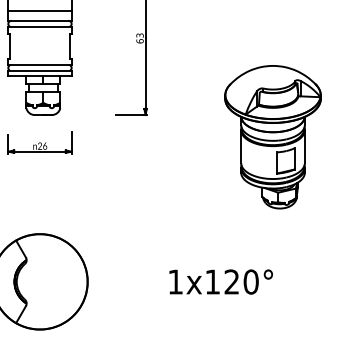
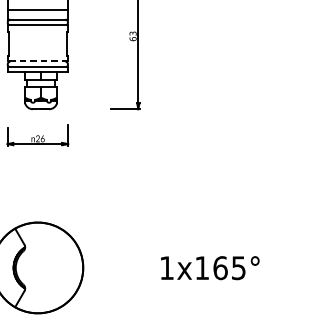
line: (39, 64) -> (37, 61), solid -> dashed
part: (272, 137) -> (259, 130), removed
text: (241, 281) -> (229, 267), 1x120° -> 1x165°

